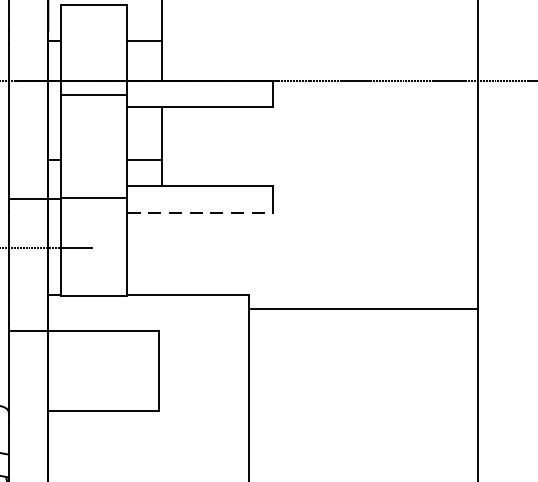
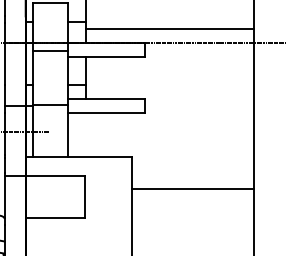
line: (320, 53) -> (170, 28), added
line: (200, 211) -> (106, 112), dashed -> solid
line: (364, 307) -> (193, 188), moved

